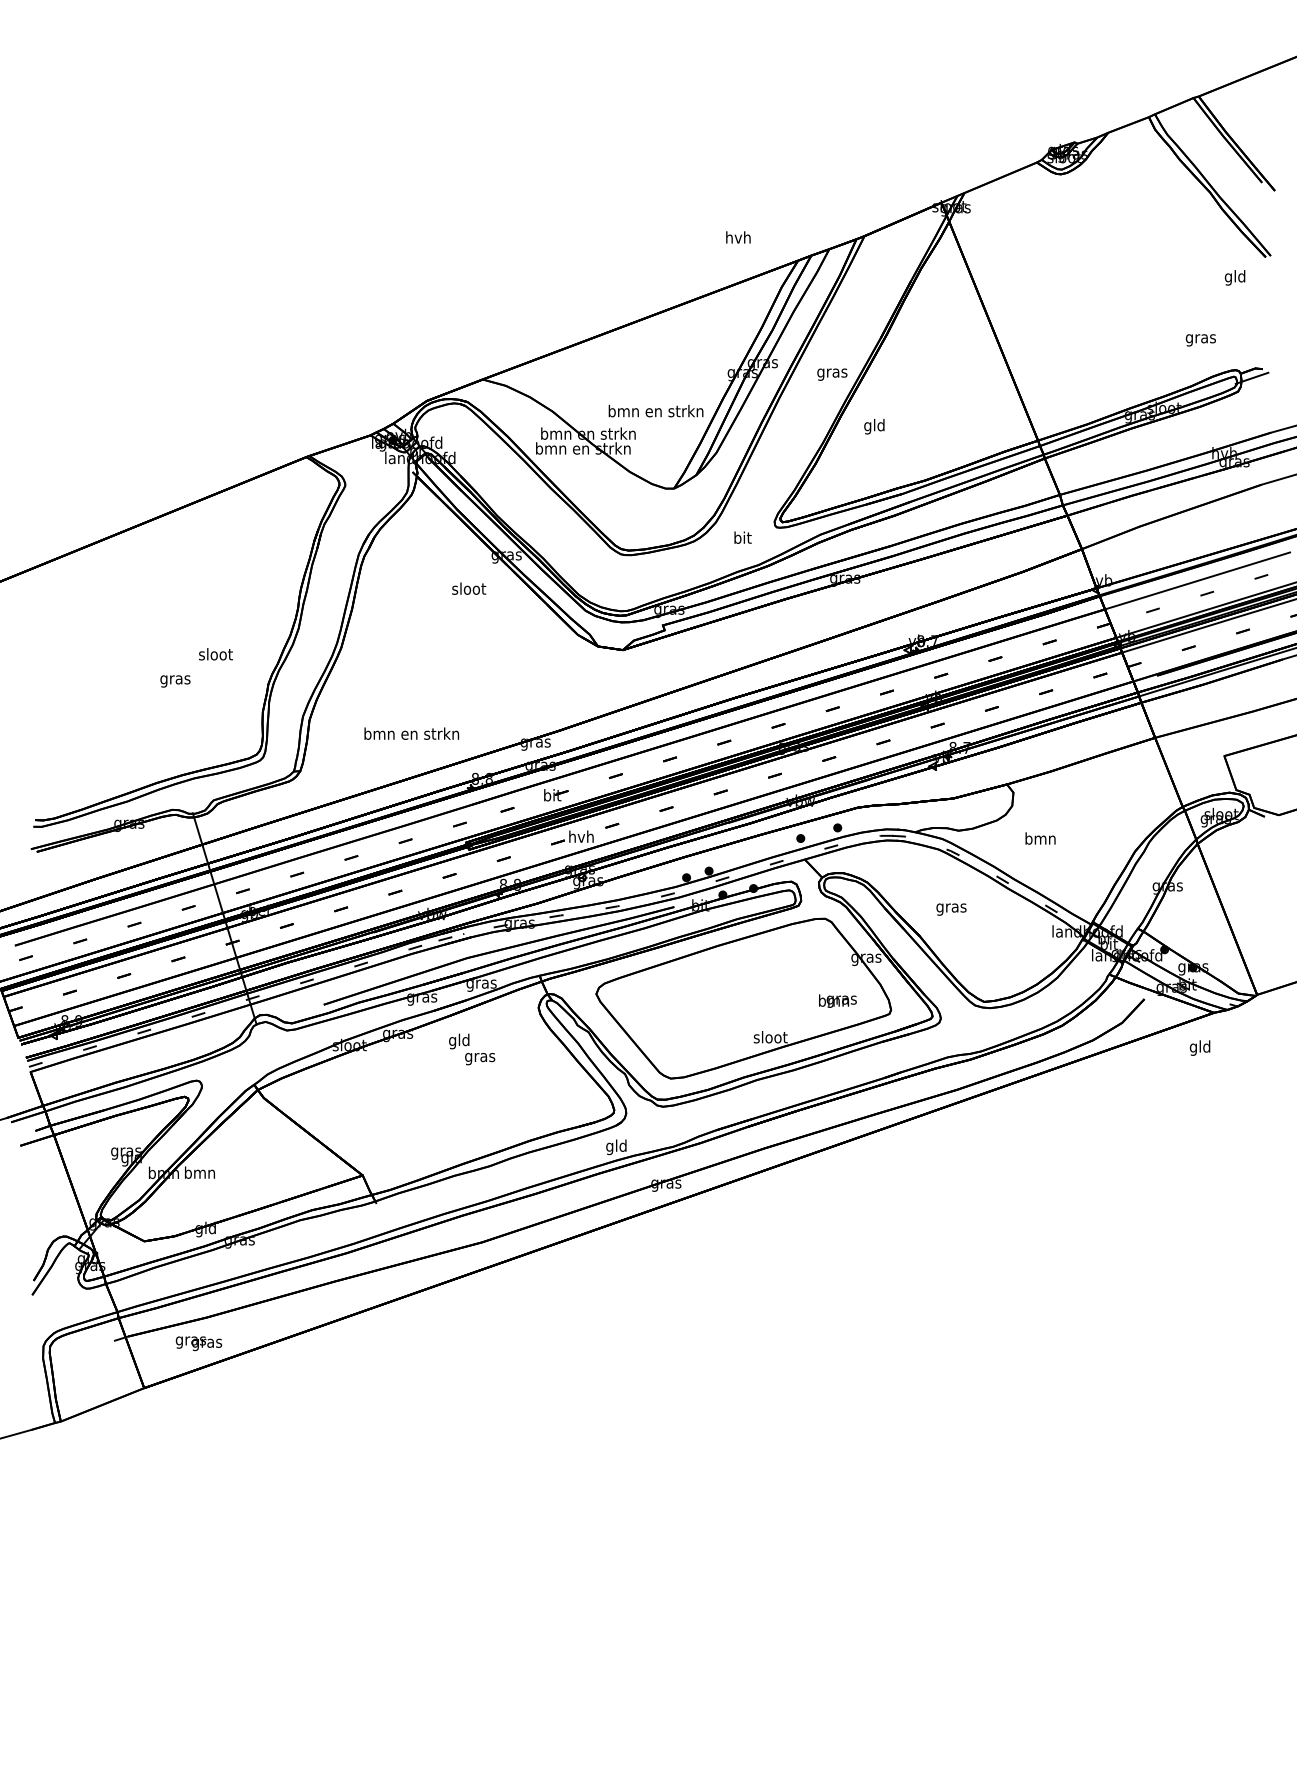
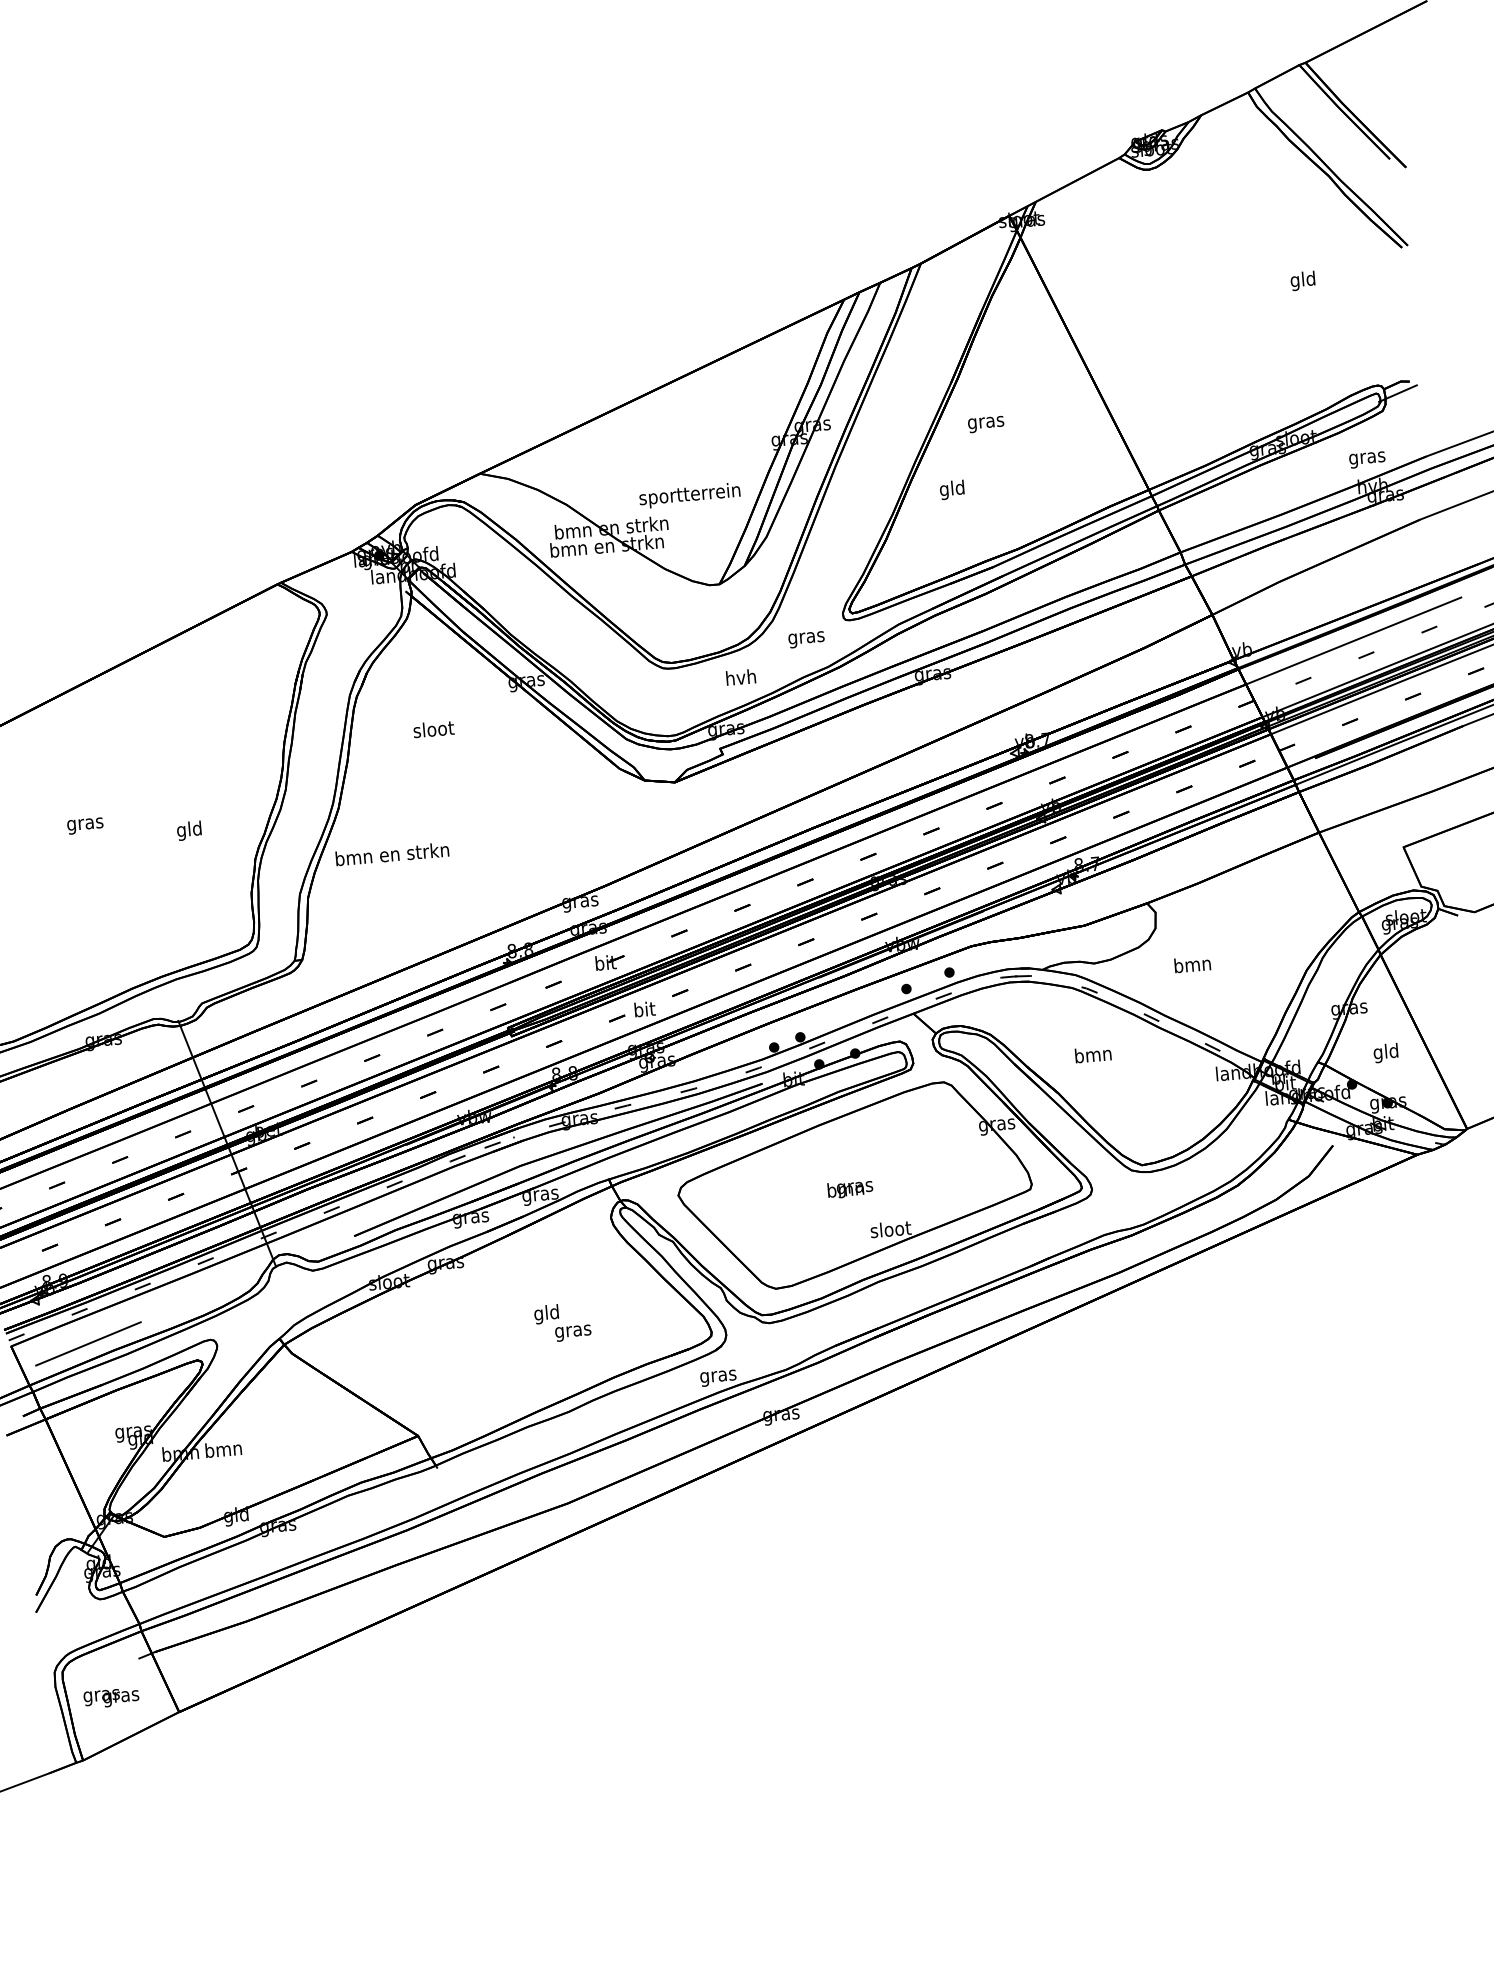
text: (738, 237) -> (741, 677), moved
text: (1234, 277) -> (1302, 280), moved
text: (1200, 340) -> (1366, 460), moved
text: (832, 374) -> (986, 424), moved
text: (655, 412) -> (689, 495), bmn en strkn -> sportterrein
text: (742, 539) -> (806, 638), bit -> gras
text: (469, 588) -> (434, 728), moved
text: (215, 655) -> (189, 830), sloot -> gld
text: (175, 681) -> (85, 826), moved
text: (411, 733) -> (392, 853), moved
text: (581, 836) -> (644, 1009), hvh -> bit
text: (951, 907) -> (1093, 1055), gras -> bmn
text: (837, 1000) -> (849, 1188), moved
text: (1199, 1047) -> (1385, 1052), moved
text: (472, 1049) -> (563, 1322), moved
line: (95, 1075) -> (89, 1343), added
text: (616, 1147) -> (718, 1376), gld -> gras
text: (198, 1343) -> (110, 1697), moved

